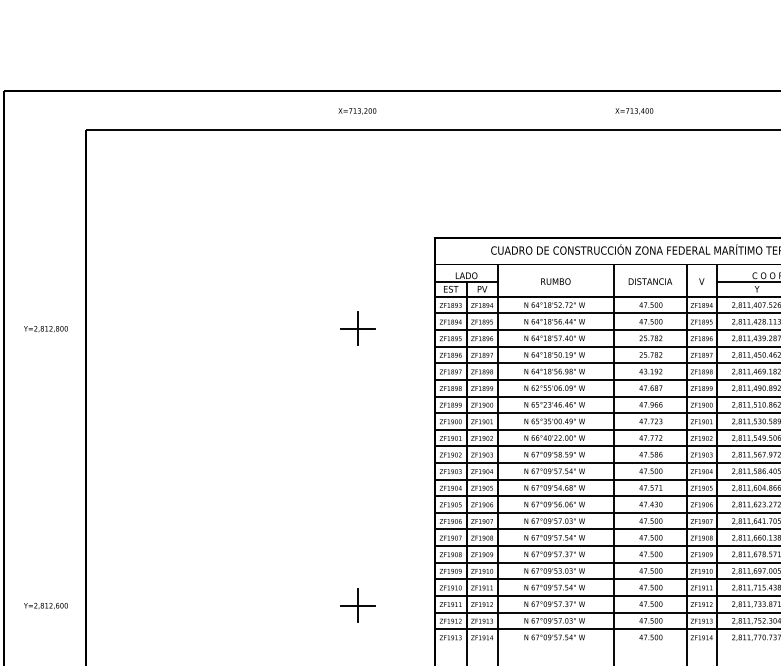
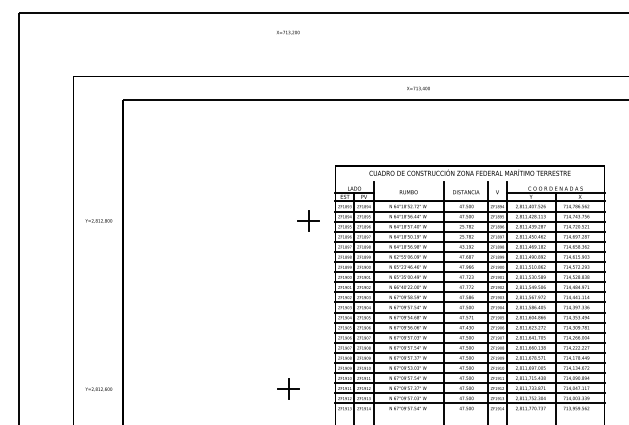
text: (357, 110) -> (288, 32), moved
text: (634, 110) -> (418, 88), moved
part: (357, 328) -> (308, 220), moved

